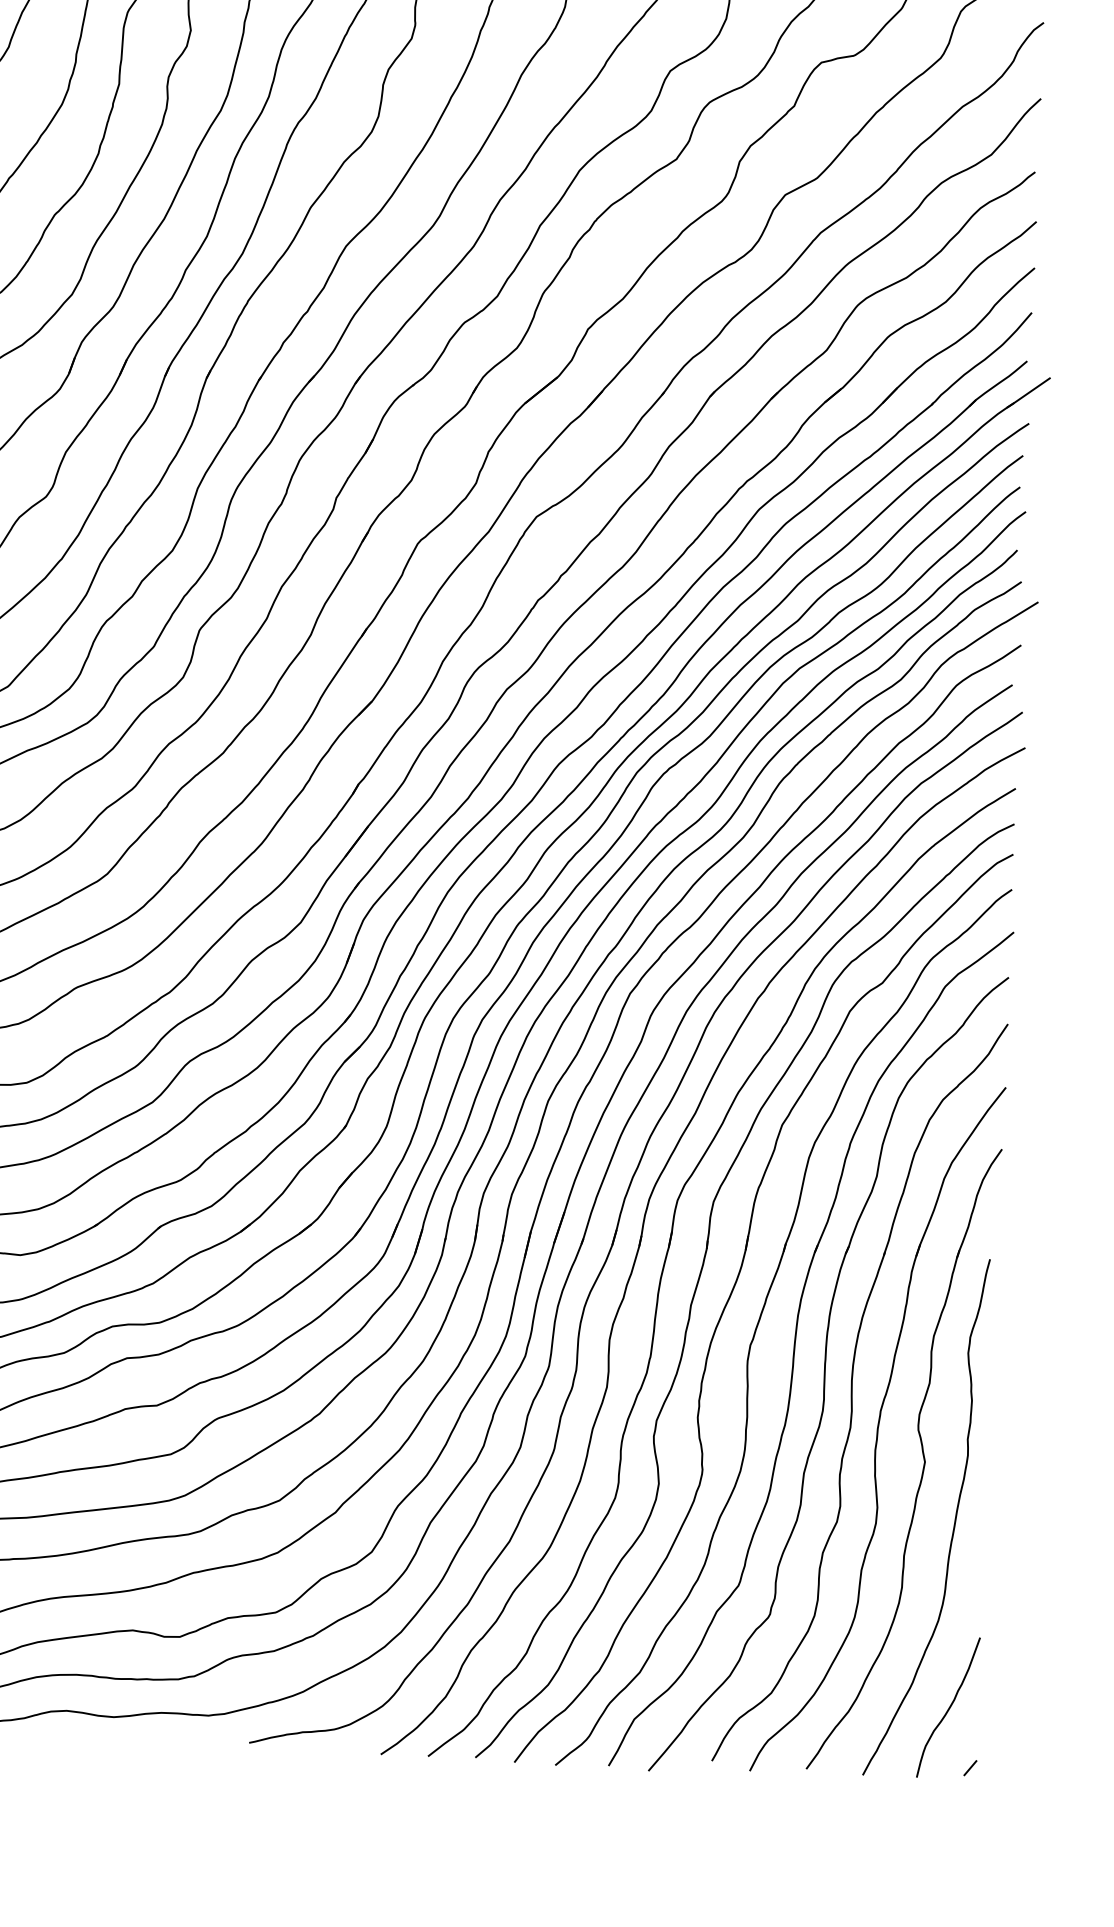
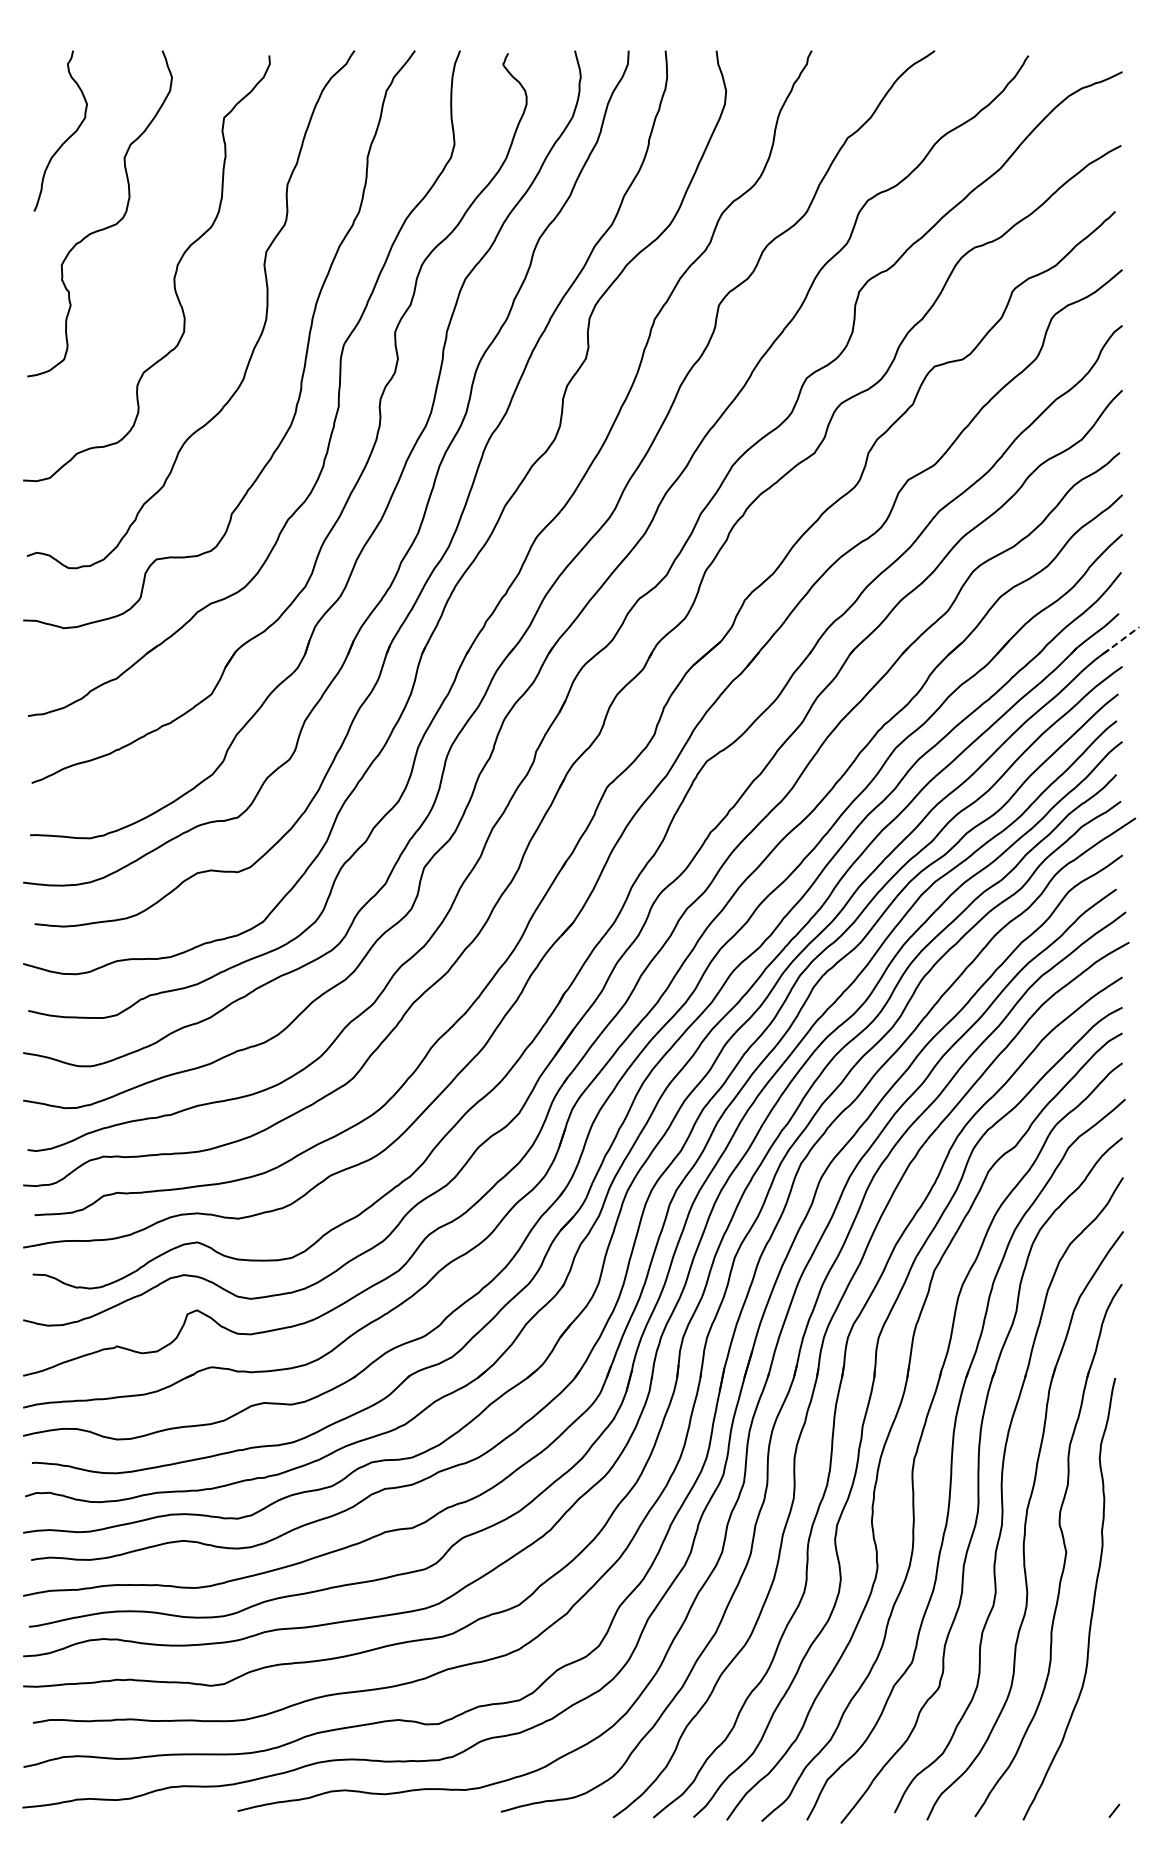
line: (1029, 392) -> (1121, 640), solid -> dashed
curve: (949, 1706) -> (1094, 1759), removed

